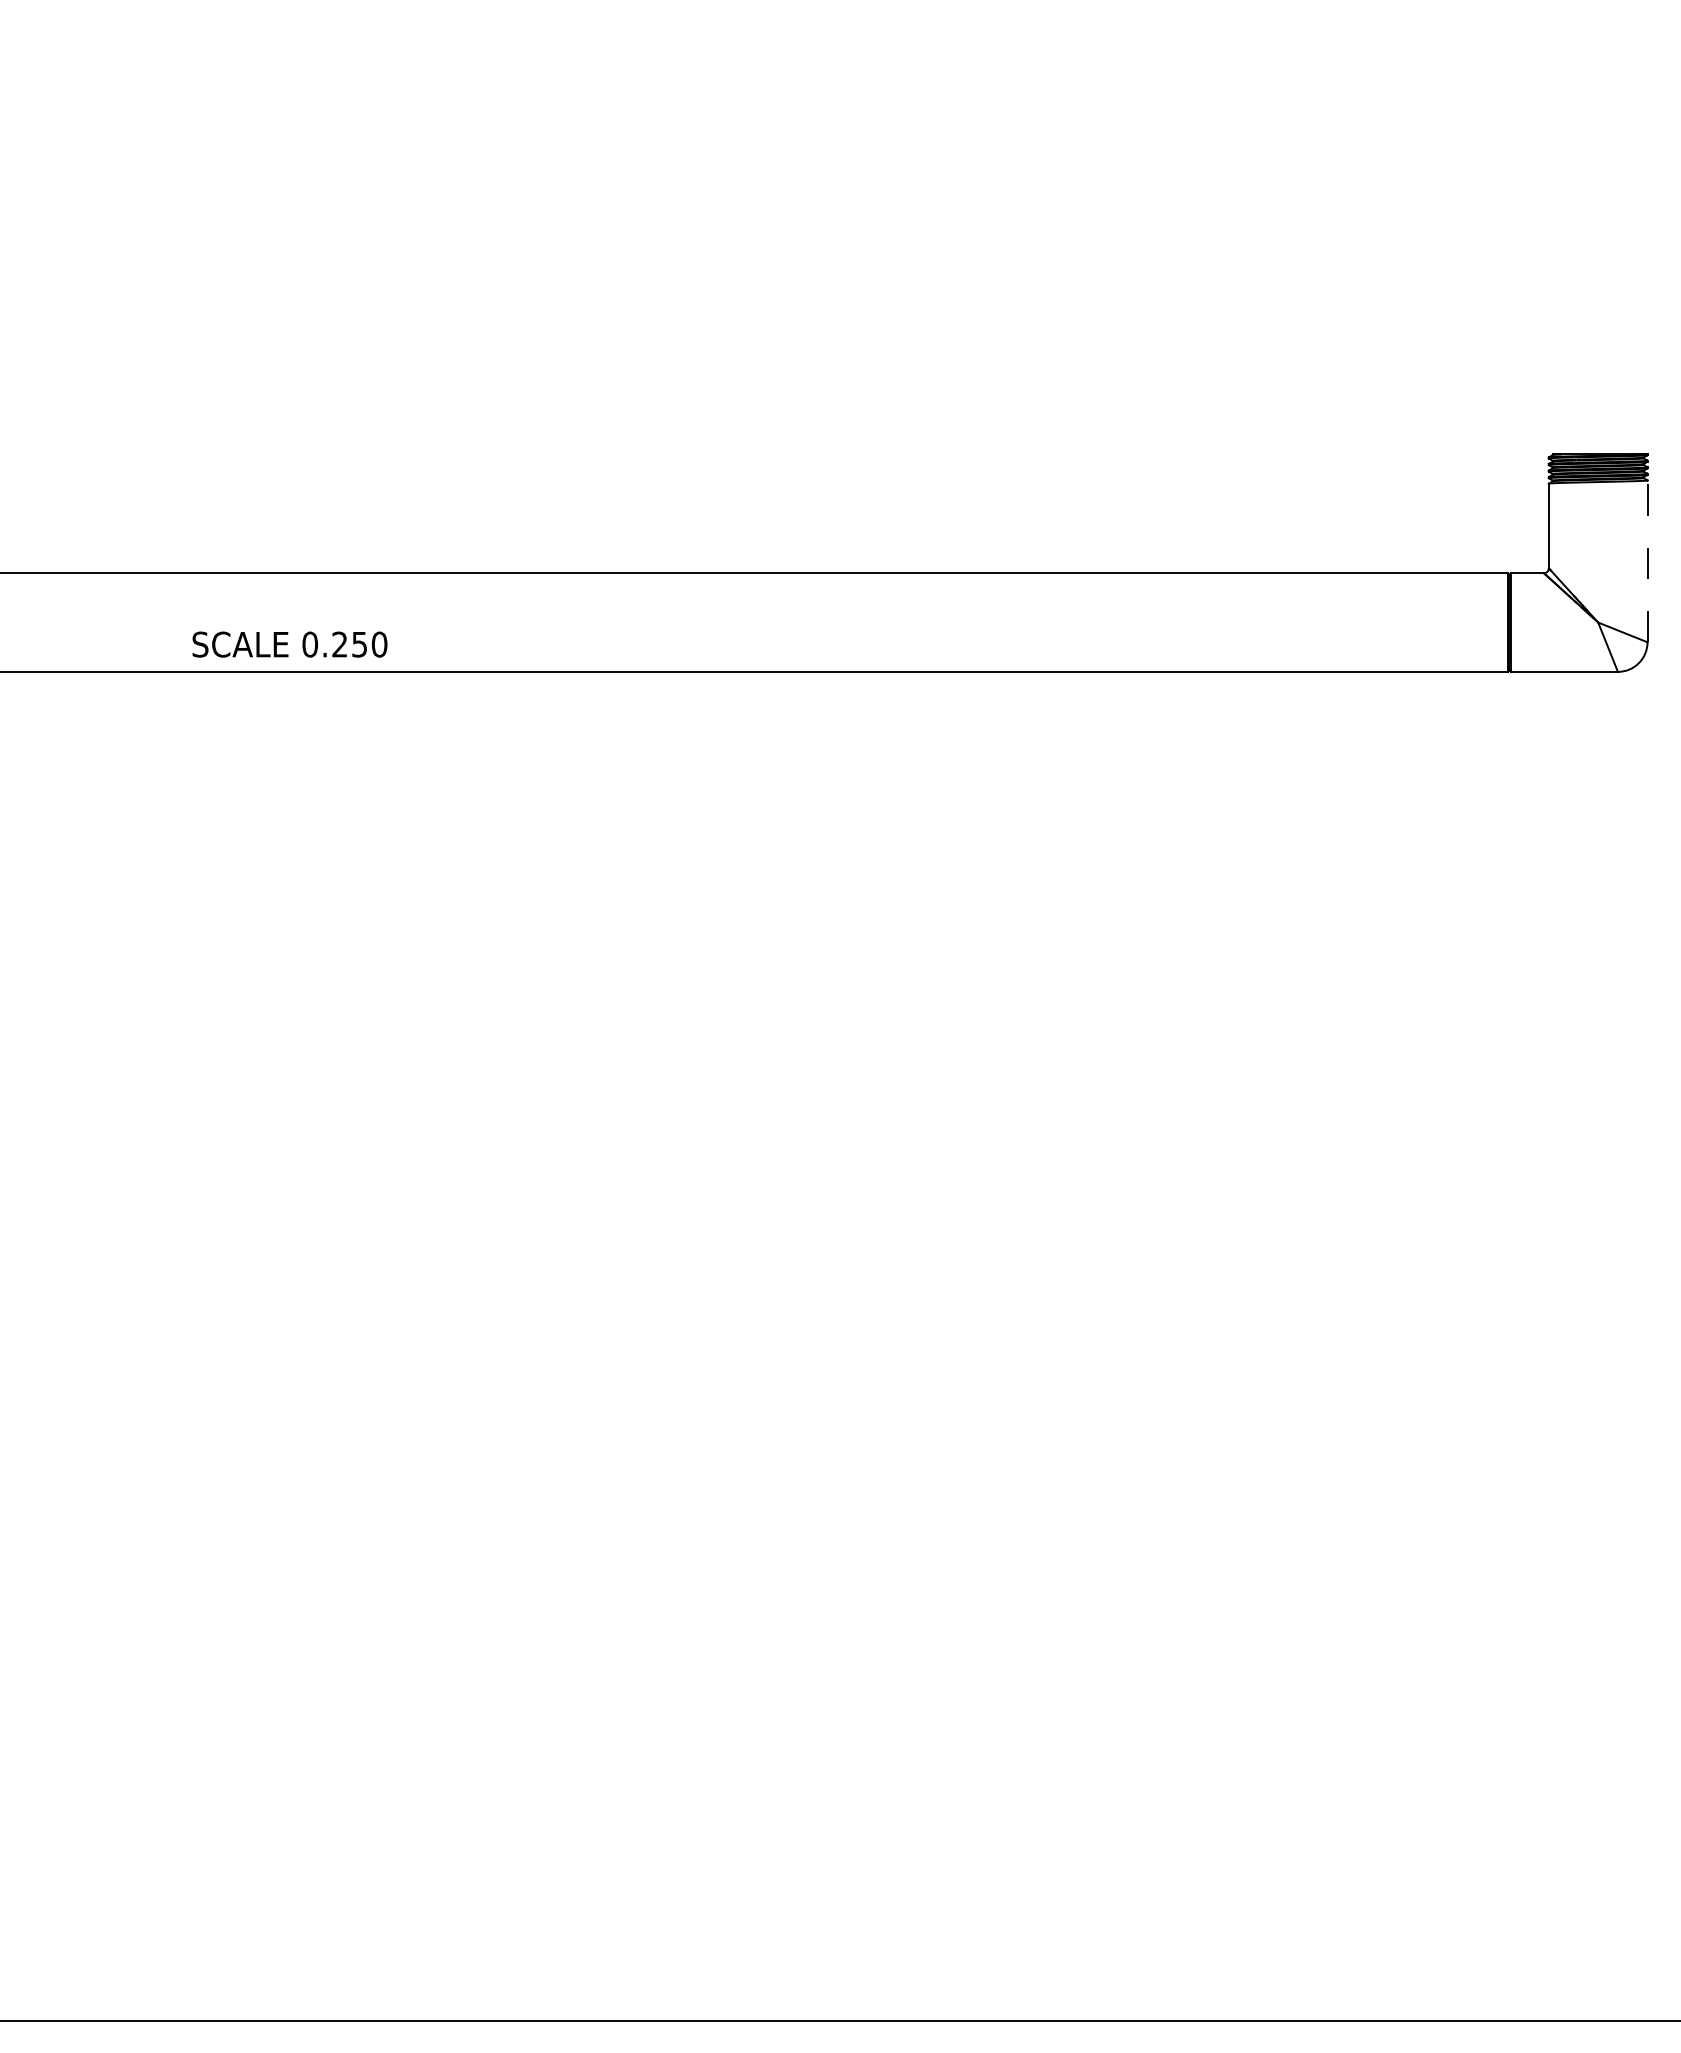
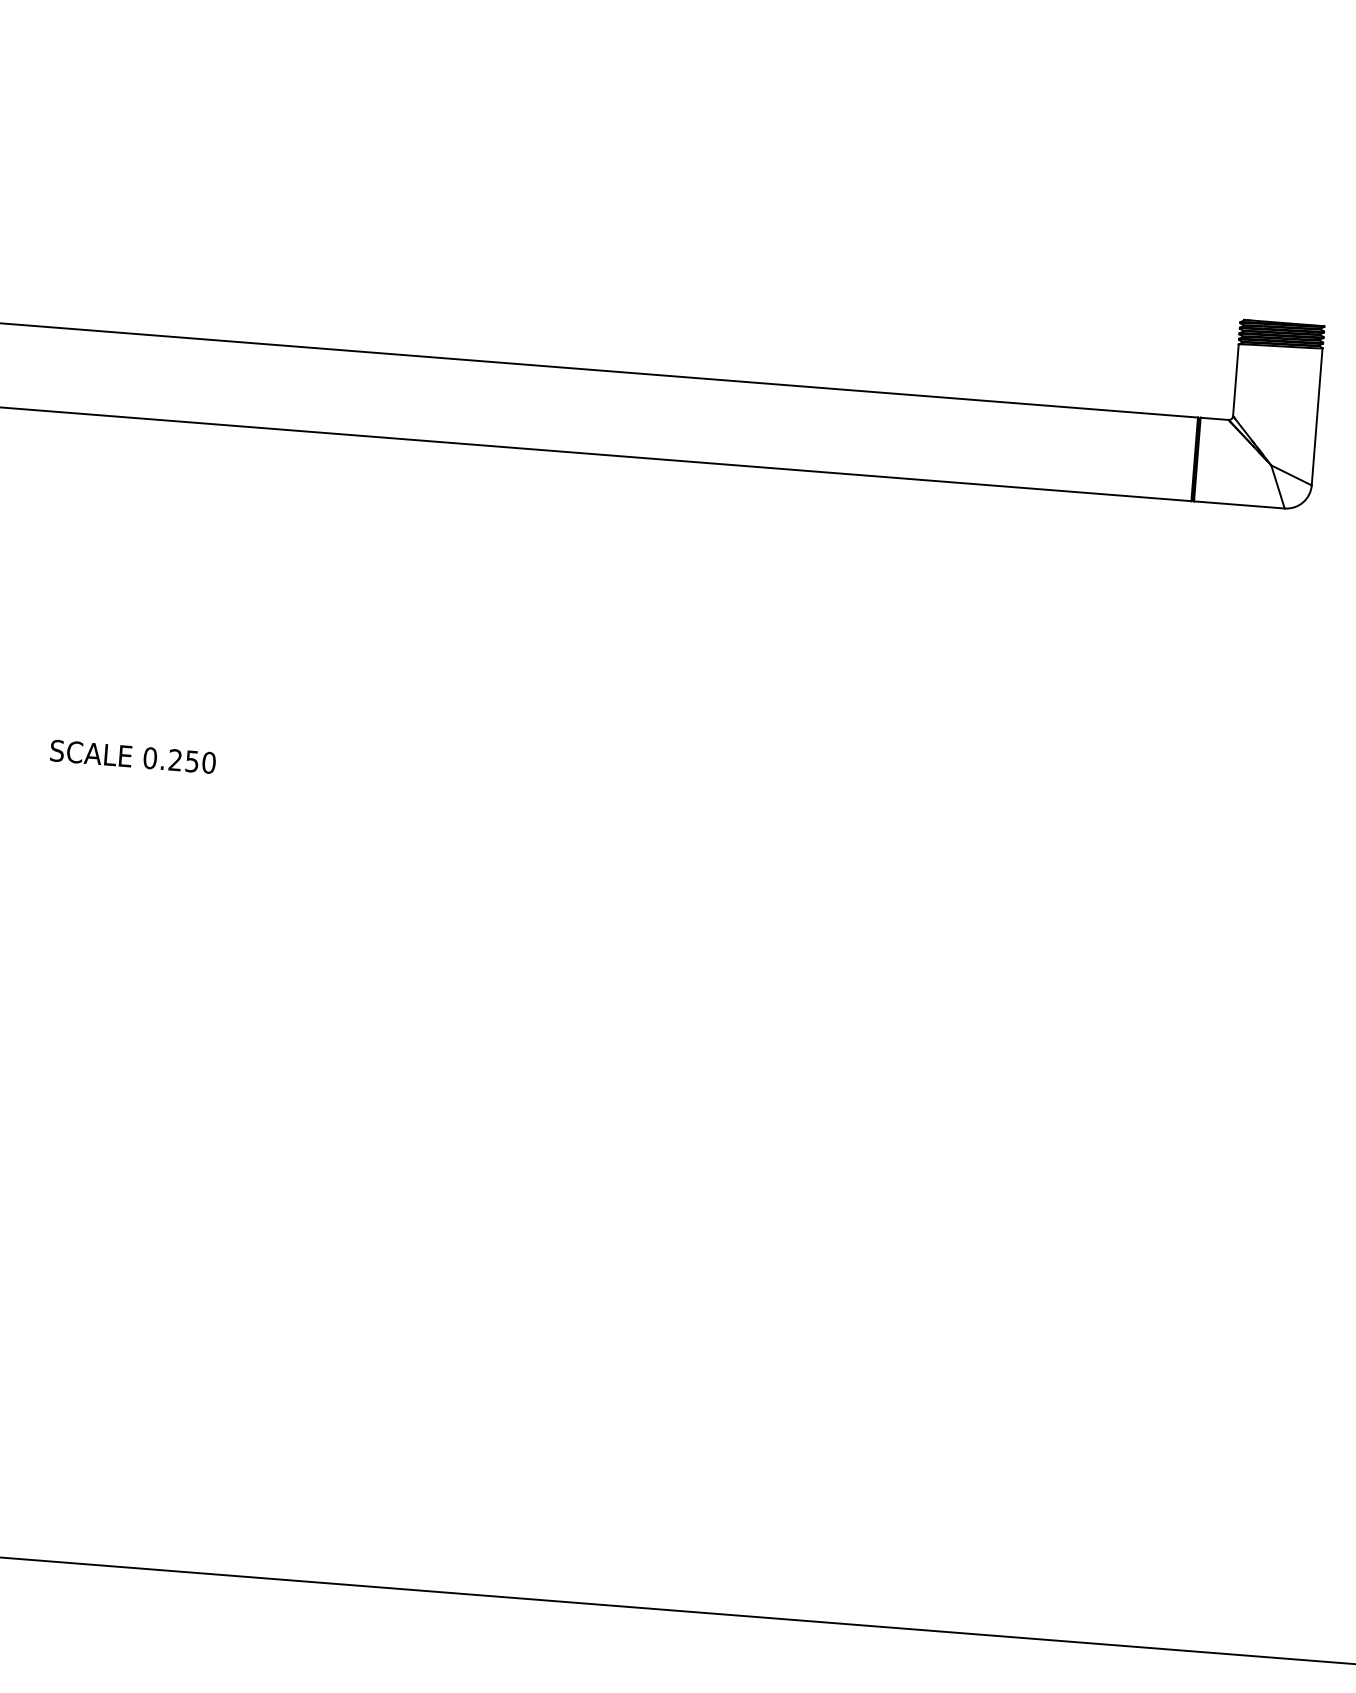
line: (1647, 561) -> (1317, 416), dashed -> solid
text: (289, 644) -> (132, 756), moved

